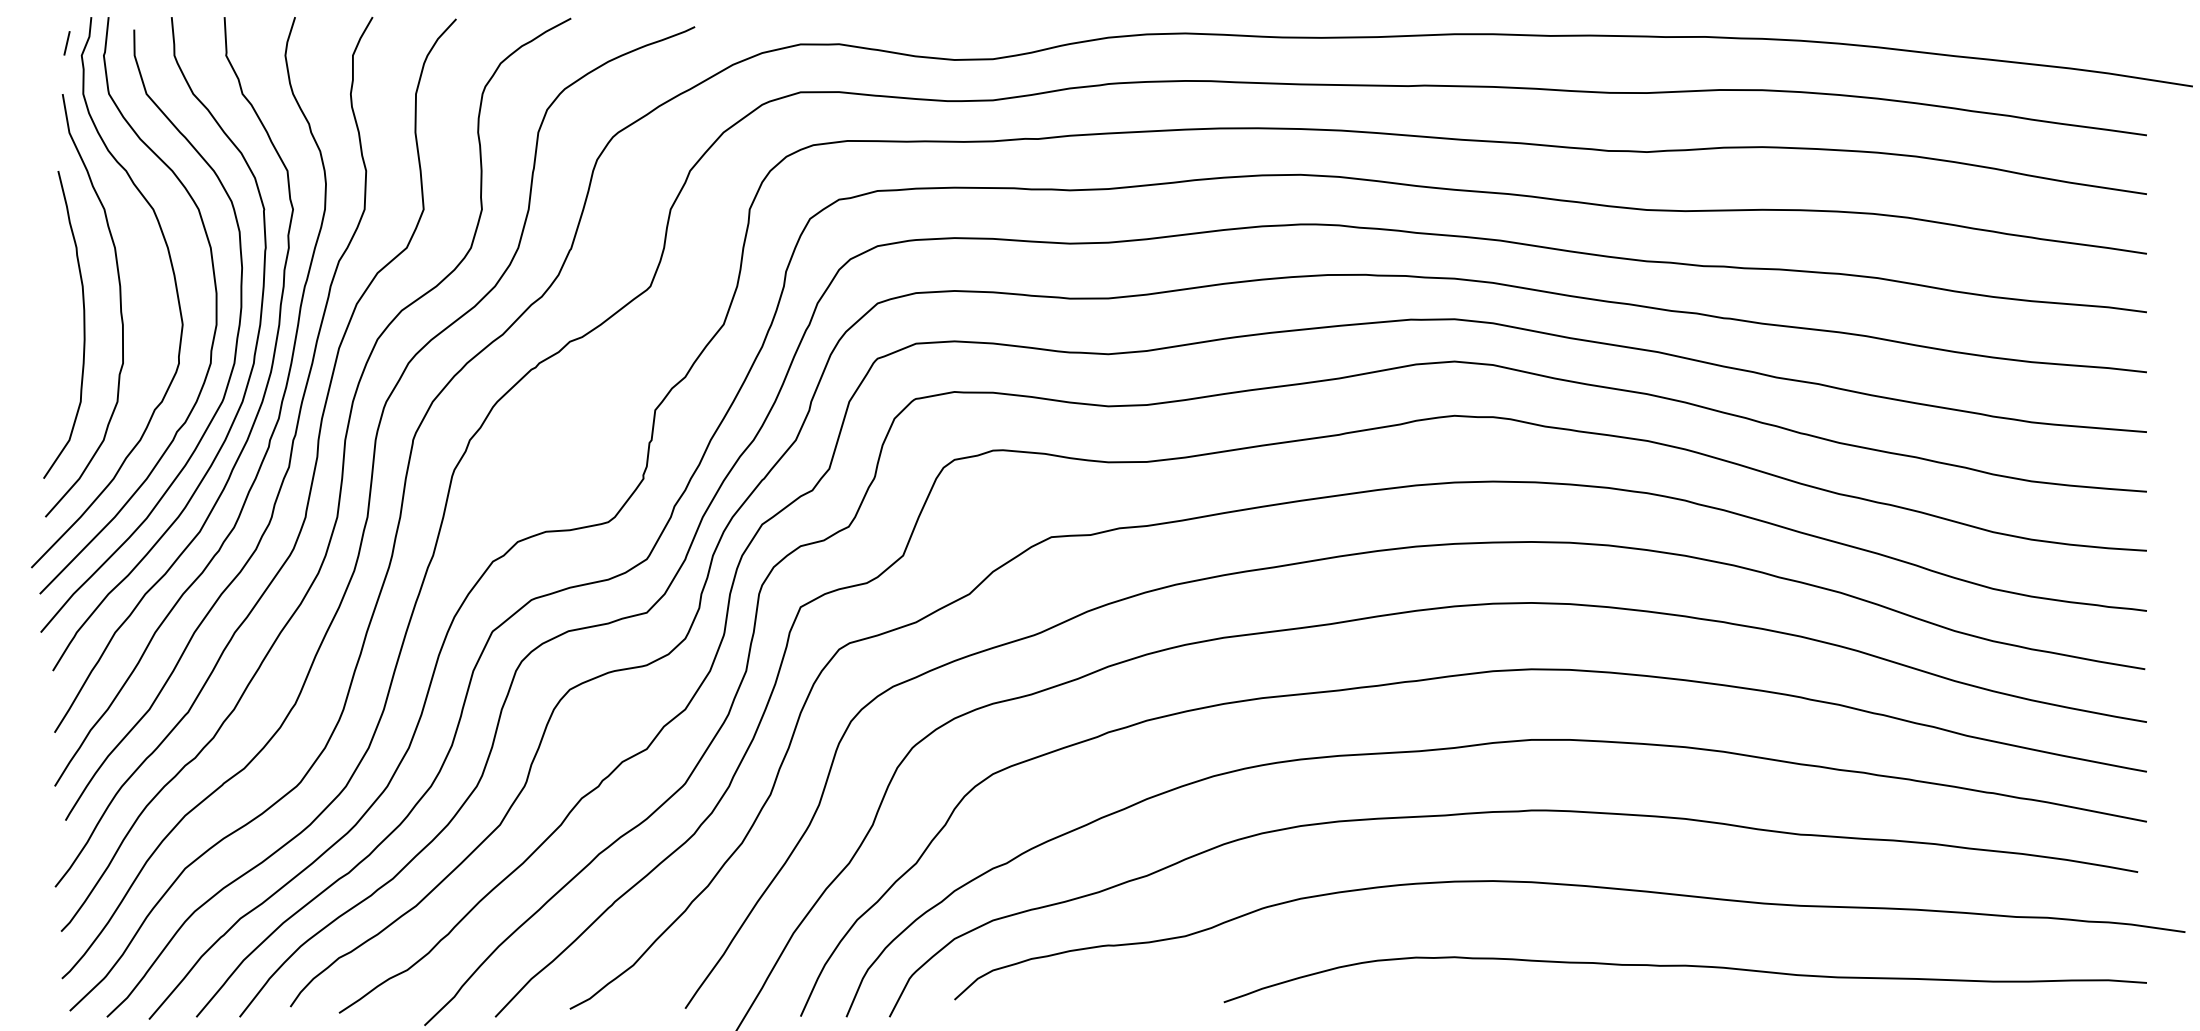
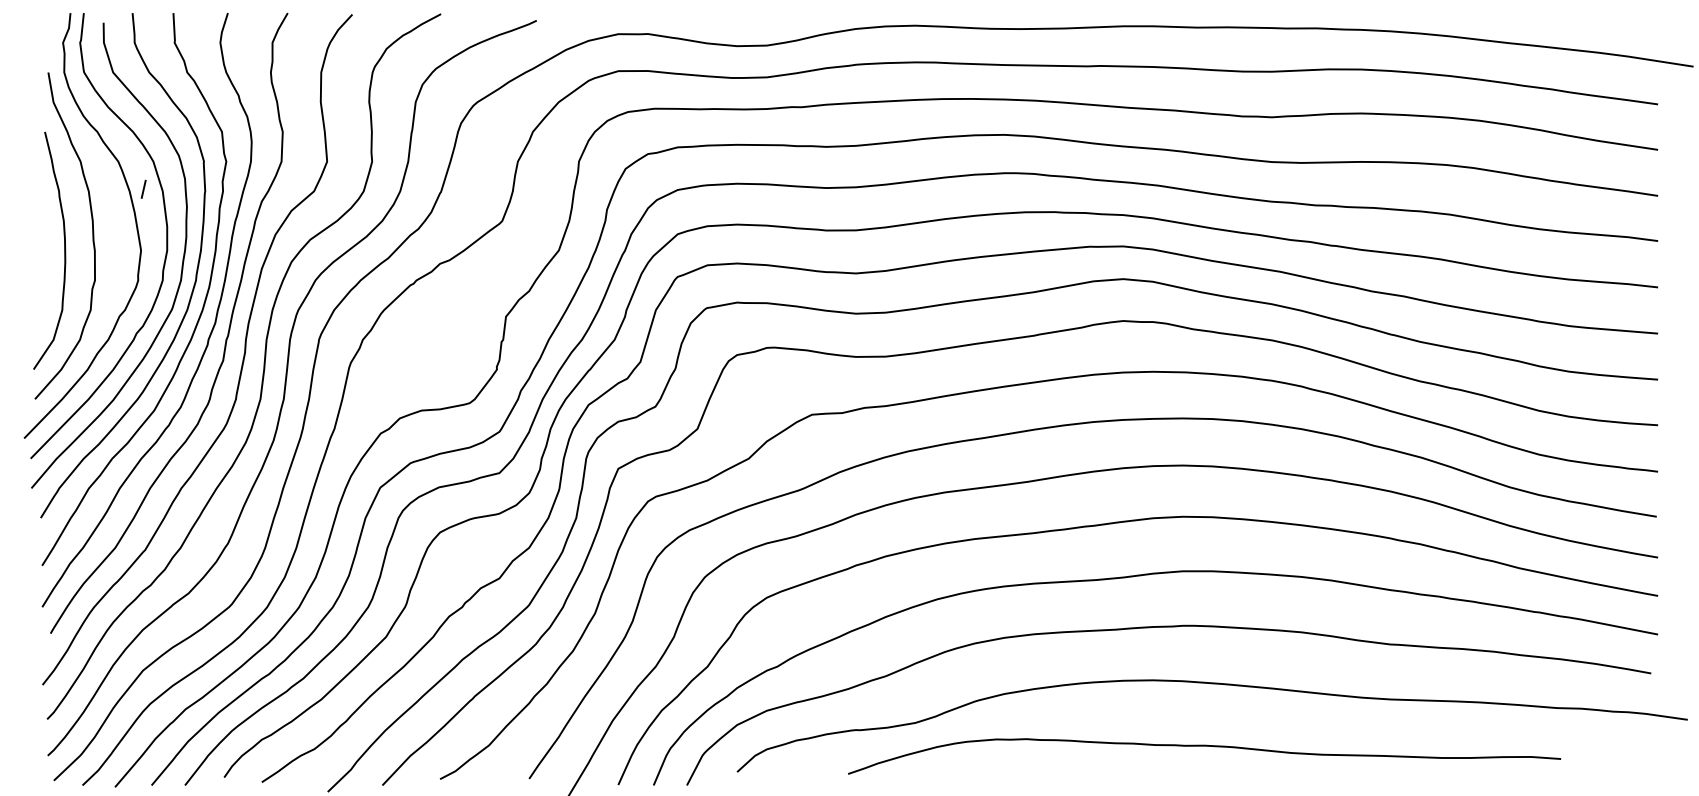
line: (66, 42) -> (143, 188), moved
curve: (1685, 966) -> (1204, 746), moved

